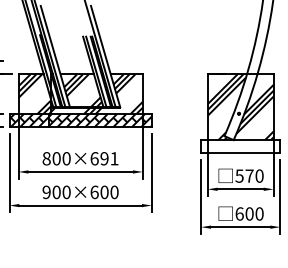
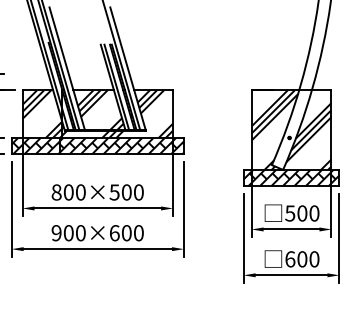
hatch: (240, 147) -> (291, 178), added
text: (104, 158) -> (126, 192), 800×691 -> 800×500
text: (249, 176) -> (302, 213), 570 -> 500

